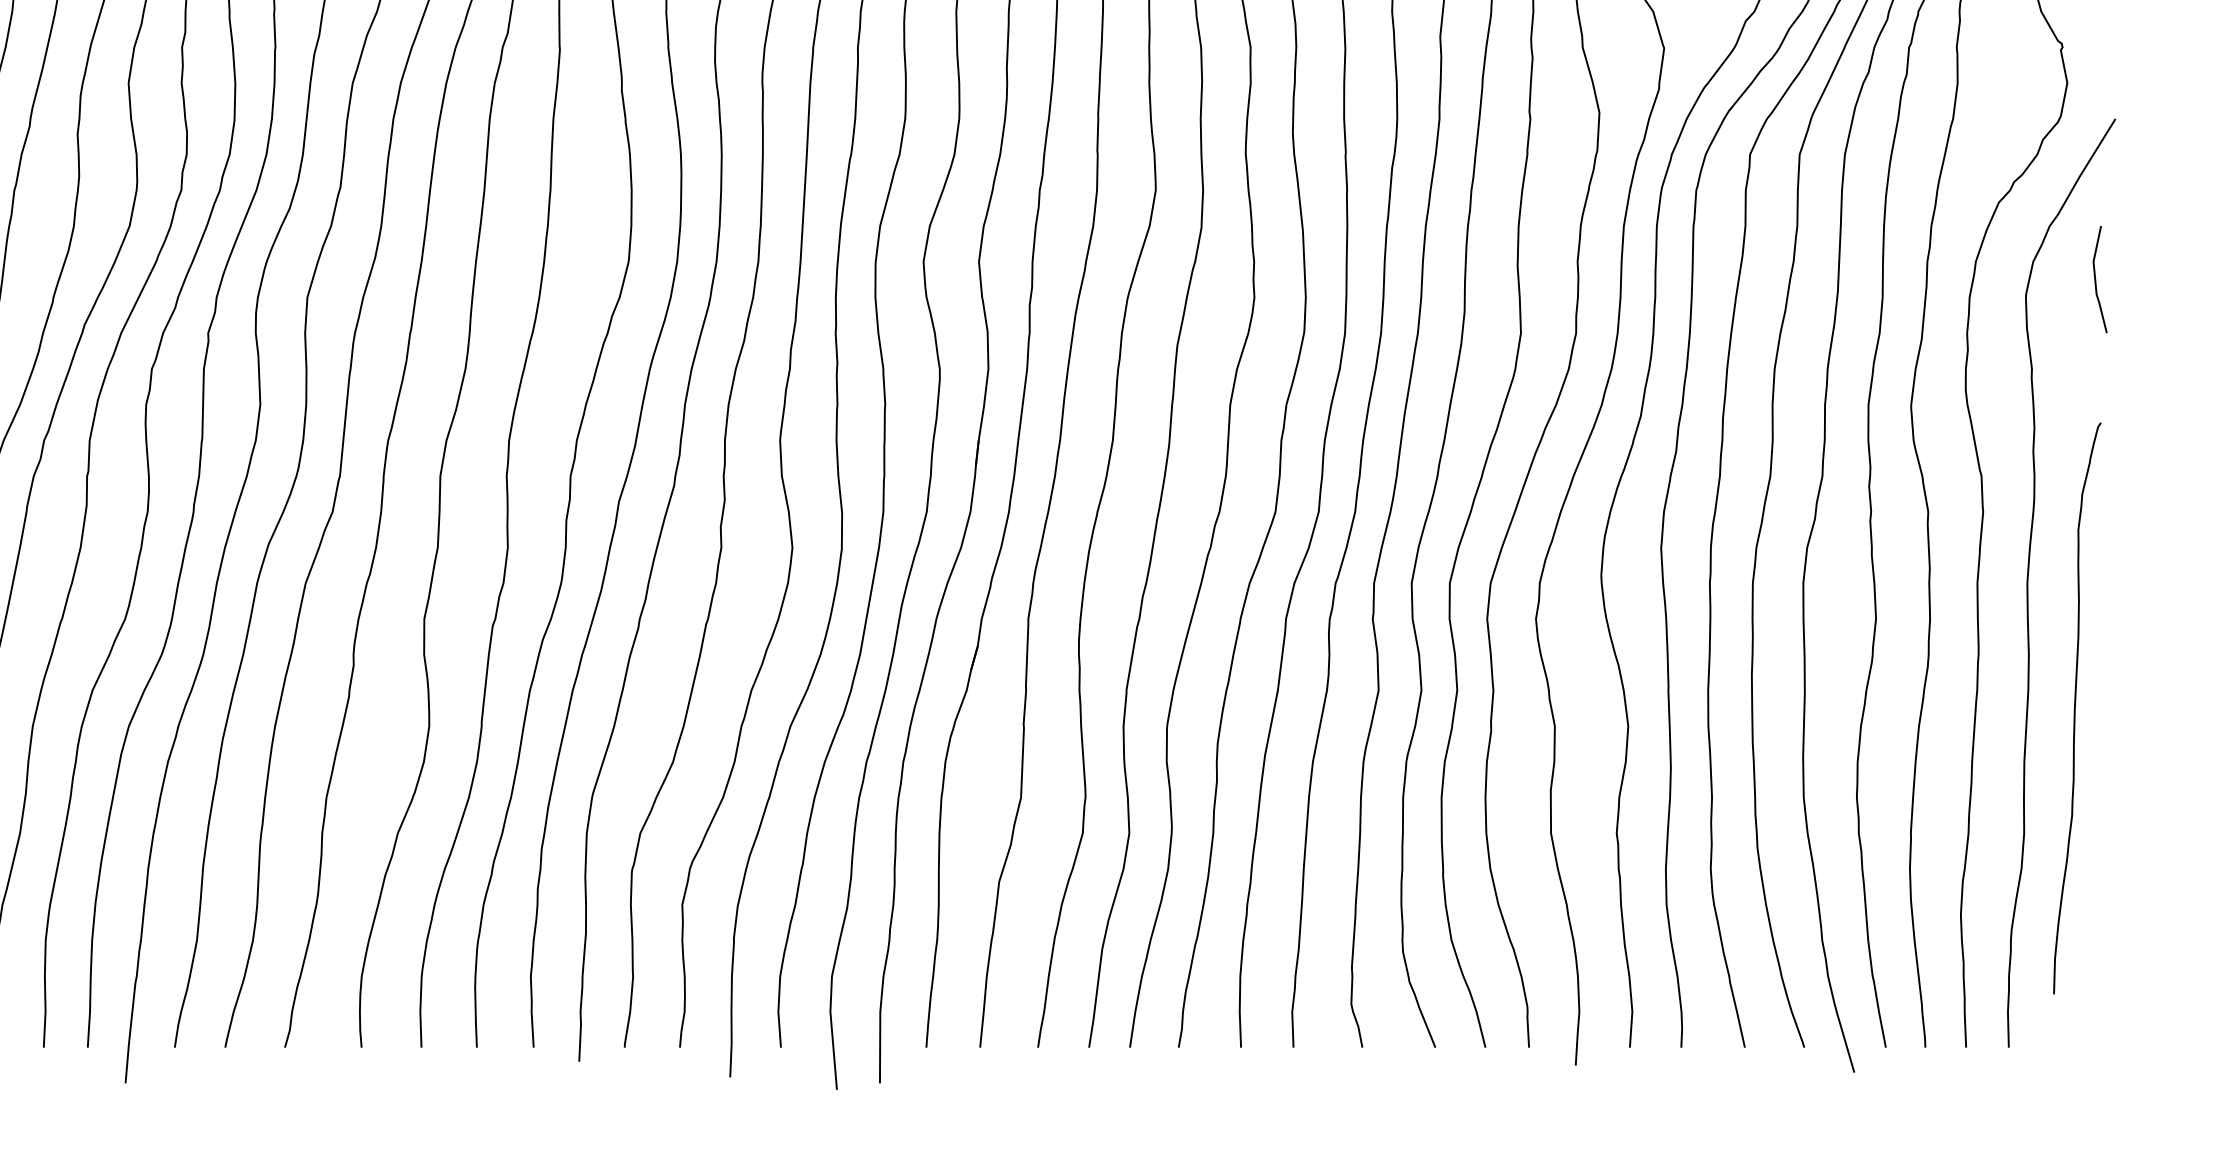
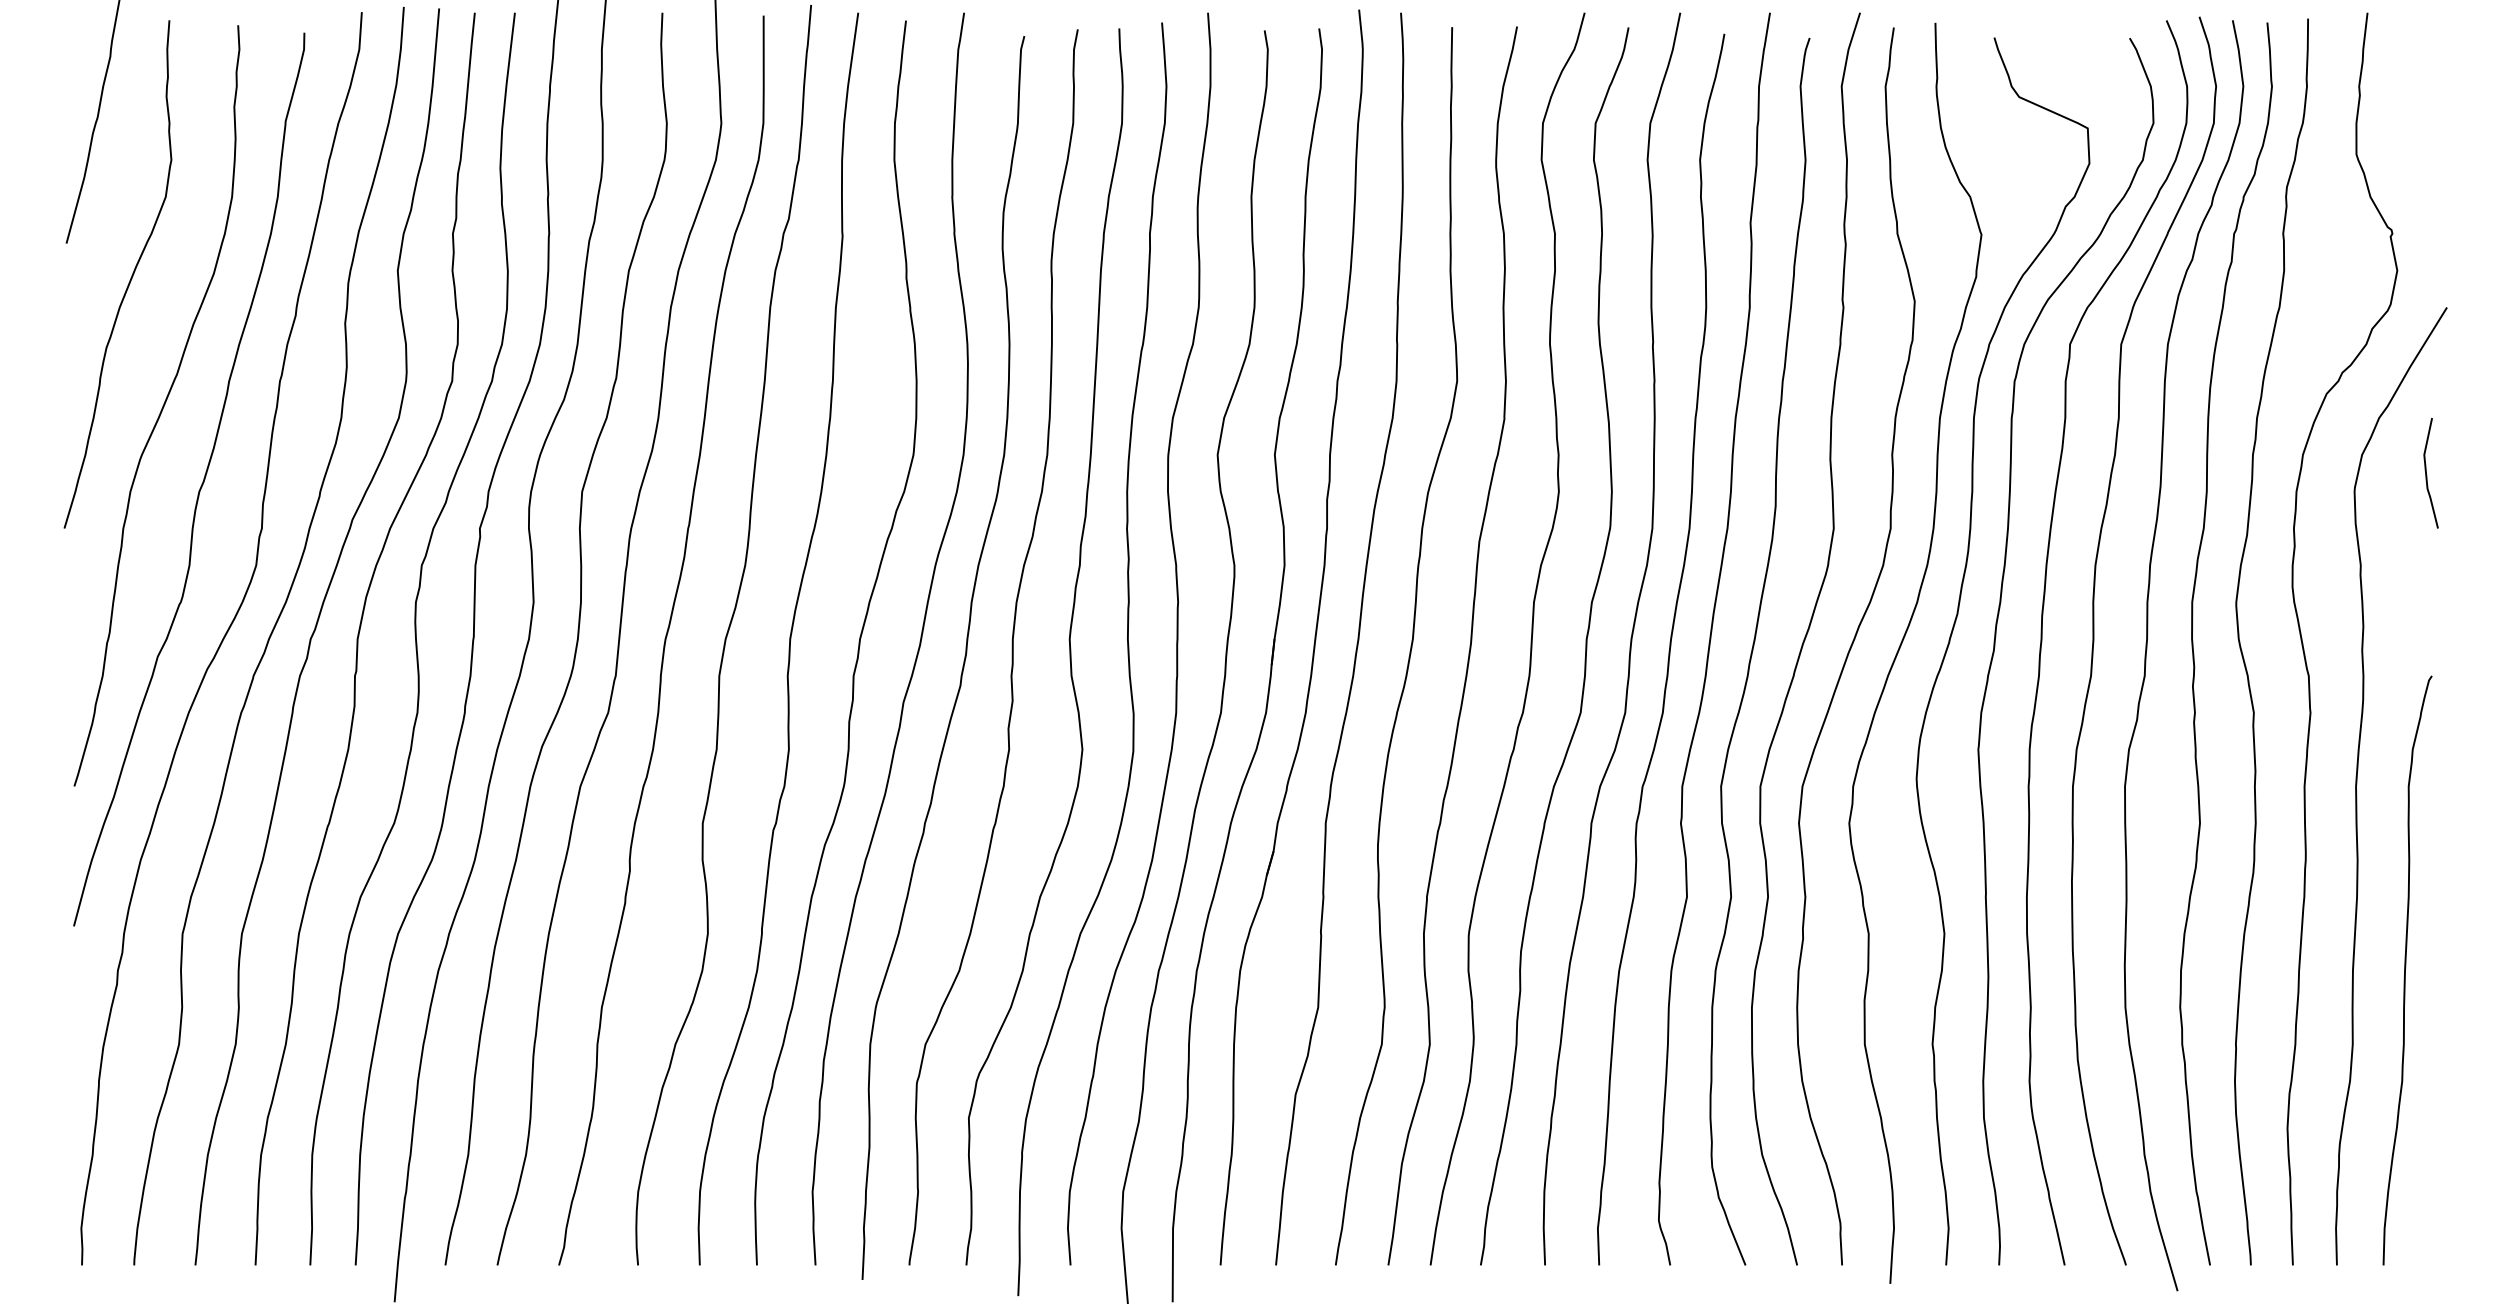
curve: (2075, 708) -> (2405, 970), moved

